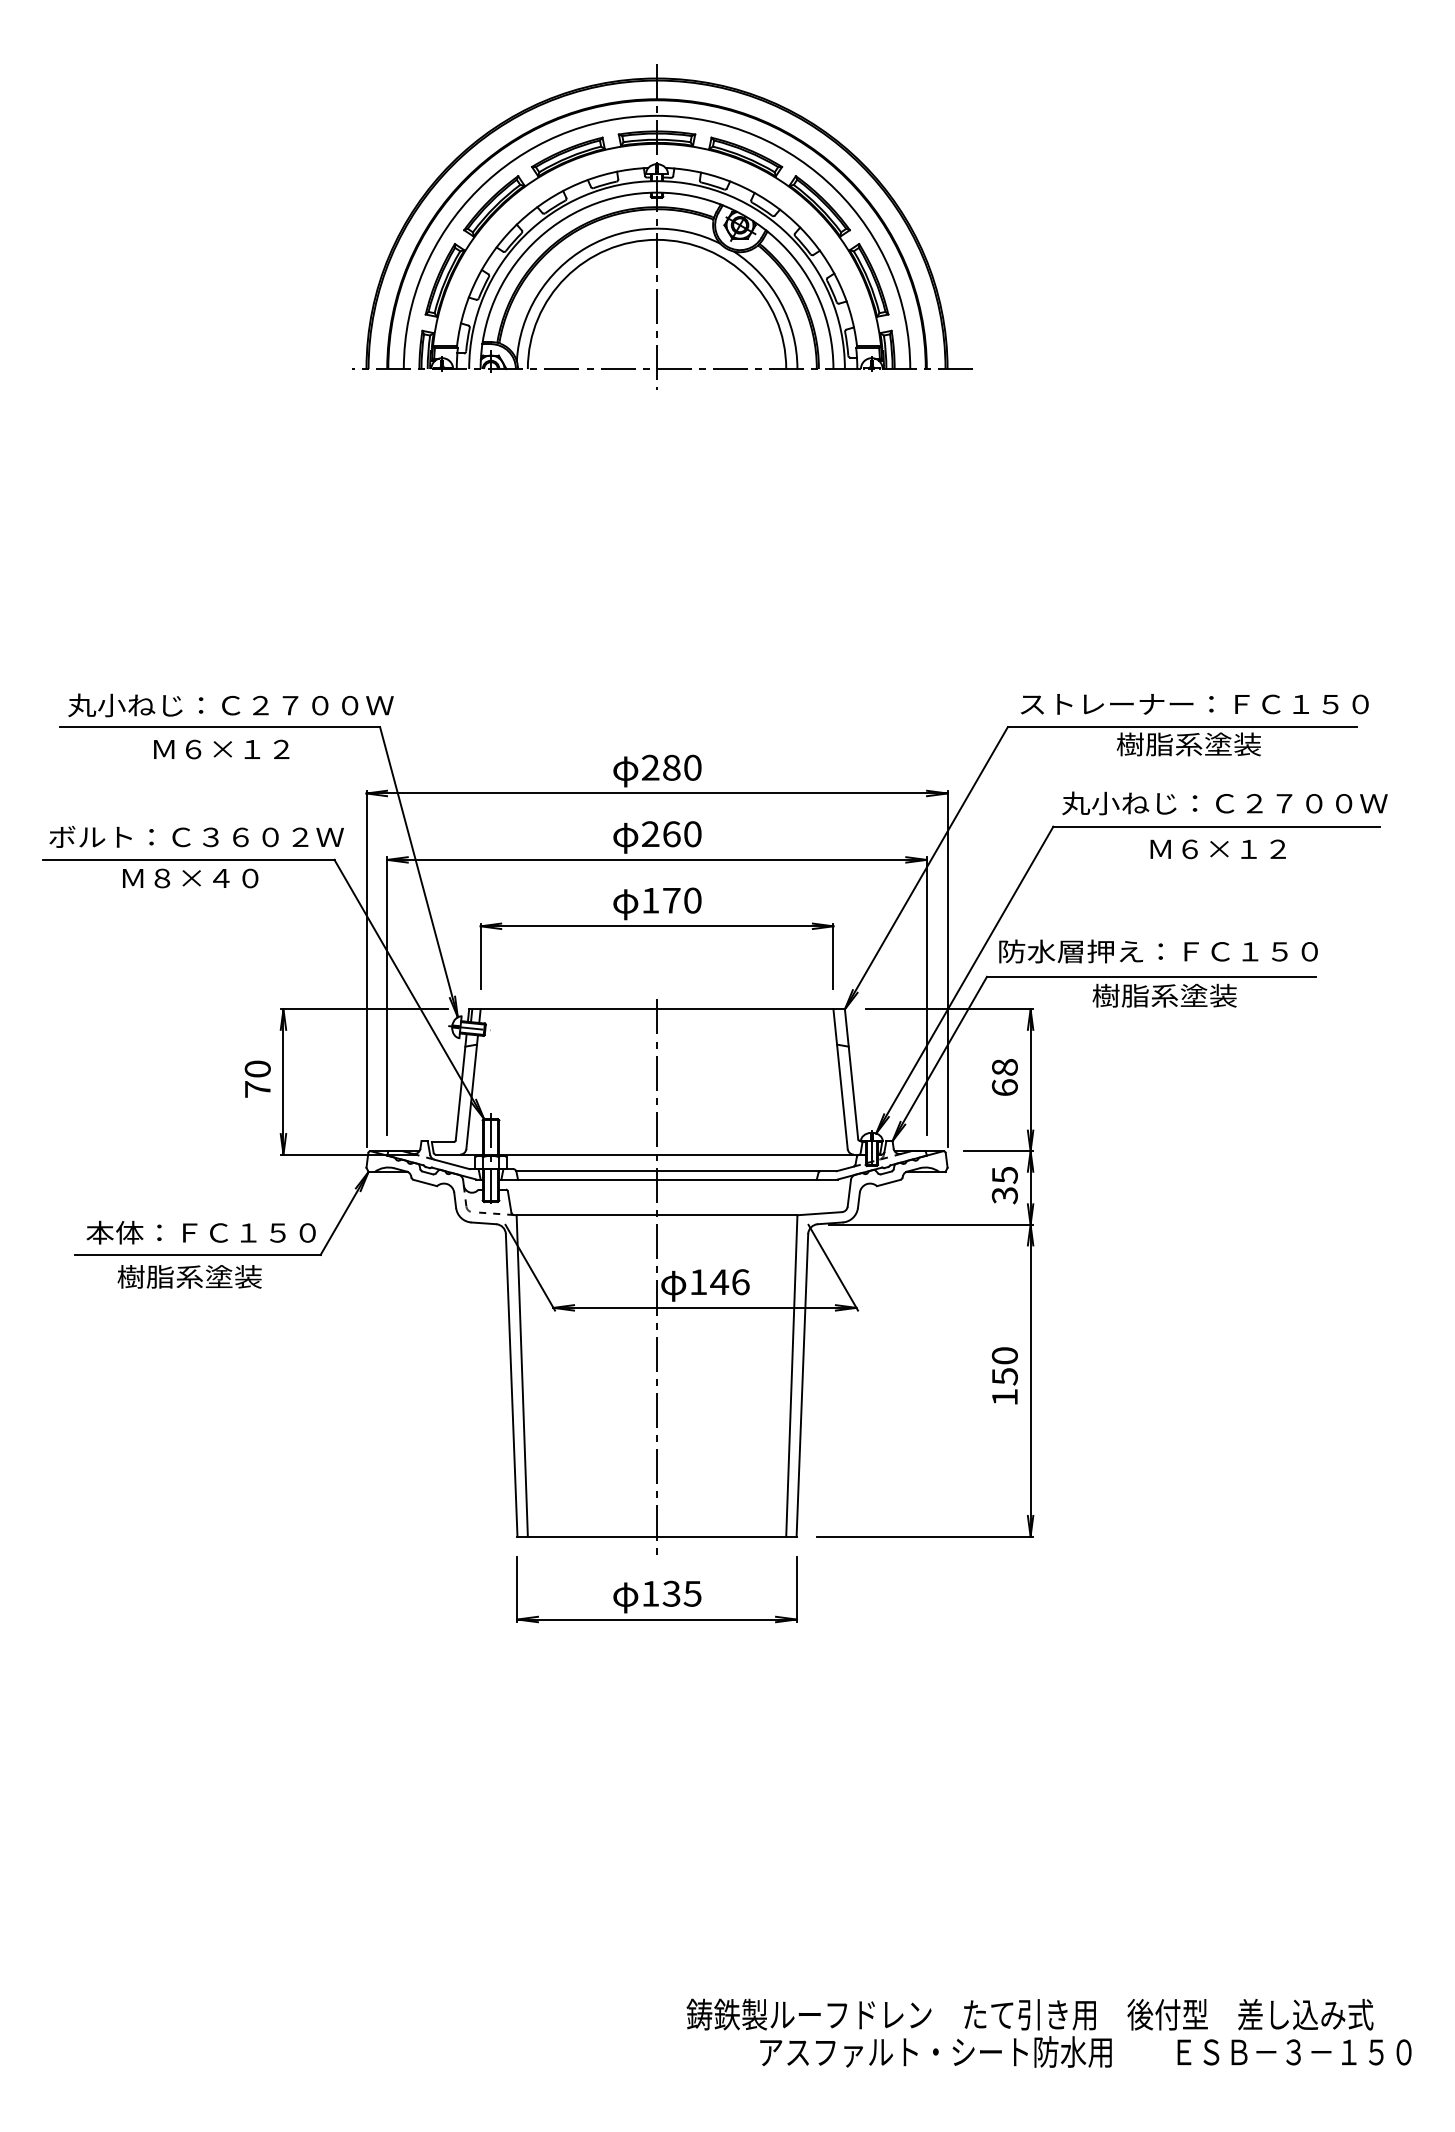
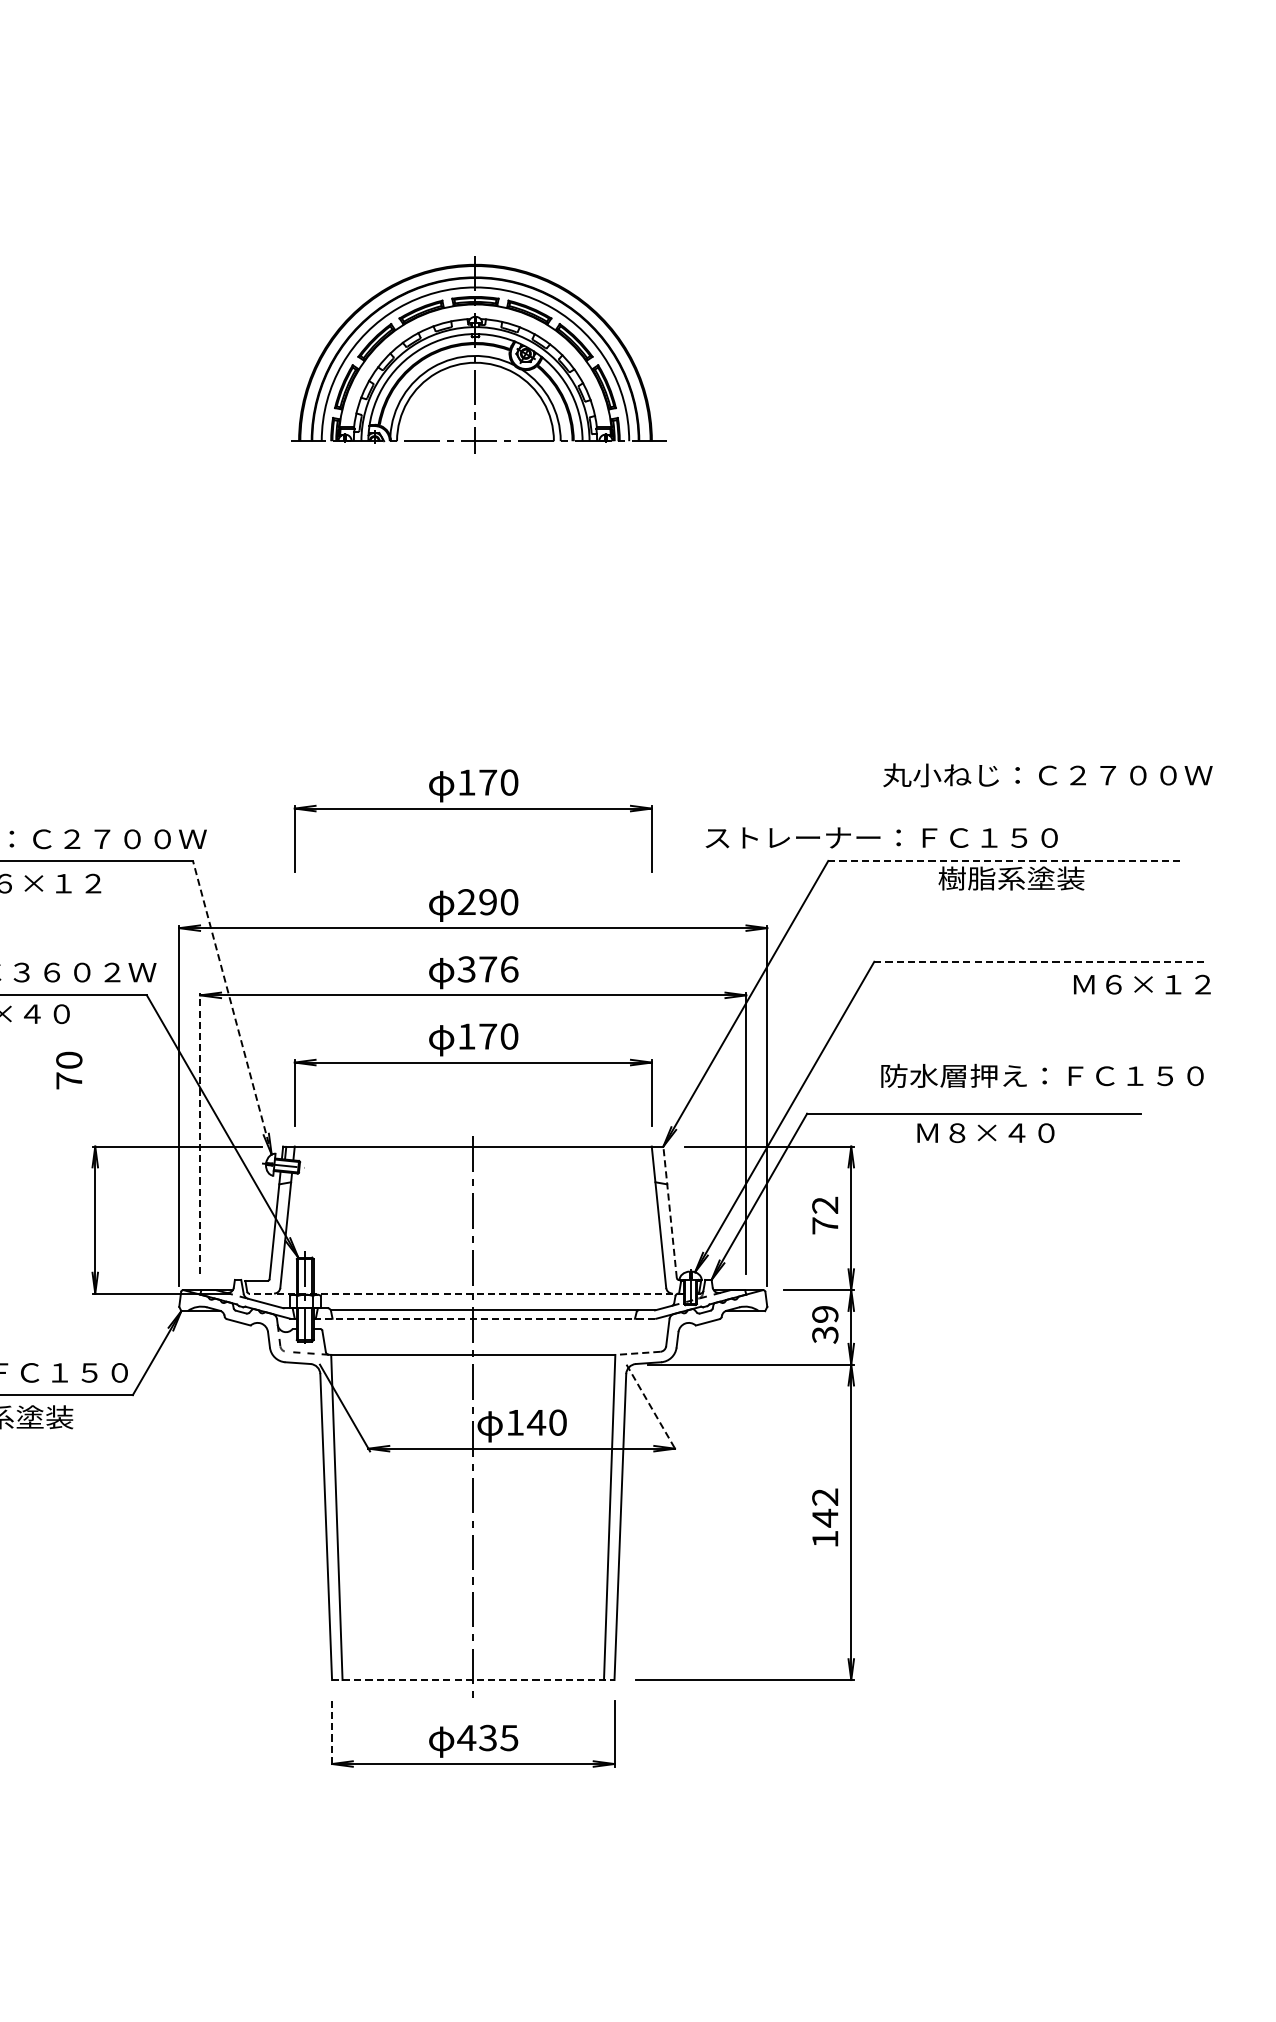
part: (662, 226) -> (478, 354), size x0.6
part: (656, 675) -> (472, 808), added
text: (1194, 704) -> (881, 838), moved
line: (1182, 727) -> (1004, 861), solid -> dashed
text: (671, 767) -> (487, 901), 280 -> 290
text: (1224, 803) -> (1047, 775), moved
line: (1217, 826) -> (1040, 961), solid -> dashed
text: (671, 834) -> (487, 969), 260 -> 376
text: (1217, 849) -> (1141, 984), moved
line: (418, 871) -> (231, 1007), solid -> dashed
text: (1158, 951) -> (1042, 1075), moved
text: (1164, 995) -> (986, 1132), 樹脂系塗装 -> Ｍ８×４０
line: (387, 996) -> (200, 1133), solid -> dashed
line: (851, 1073) -> (670, 1211), solid -> dashed
text: (1004, 1077) -> (824, 1215), 68 -> 72
text: (257, 1078) -> (68, 1069), moved
line: (650, 1154) -> (466, 1293), solid -> dashed
text: (1004, 1175) -> (824, 1314), 35 -> 39
line: (669, 1179) -> (485, 1318), solid -> dashed
line: (819, 1213) -> (637, 1353), solid -> dashed
line: (833, 1268) -> (651, 1408), solid -> dashed
text: (740, 1282) -> (557, 1422), 146 -> 140
text: (1004, 1366) -> (824, 1507), 150 -> 142
line: (657, 1536) -> (473, 1680), solid -> dashed
line: (517, 1590) -> (332, 1734), solid -> dashed
text: (650, 1593) -> (466, 1737), 135 -> 435

